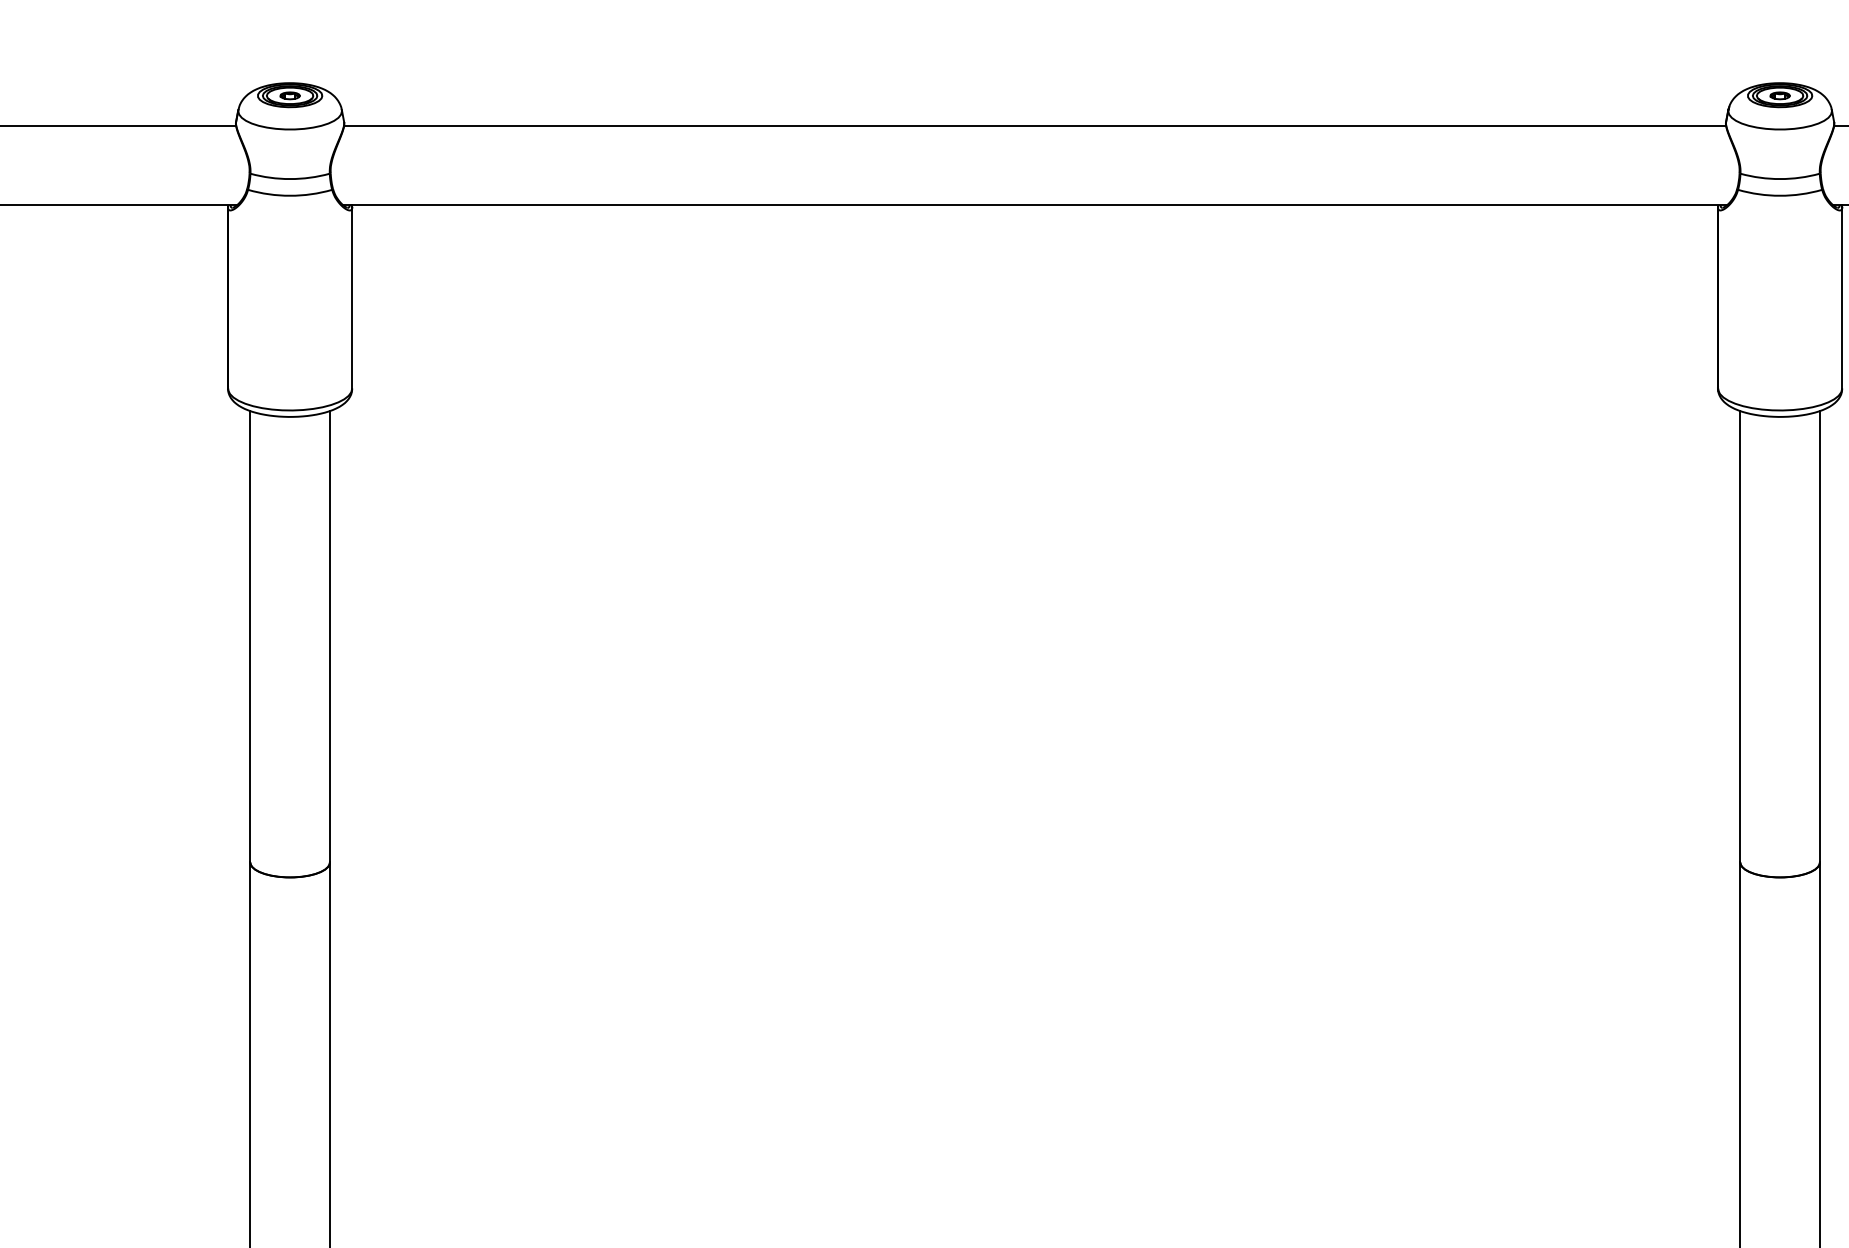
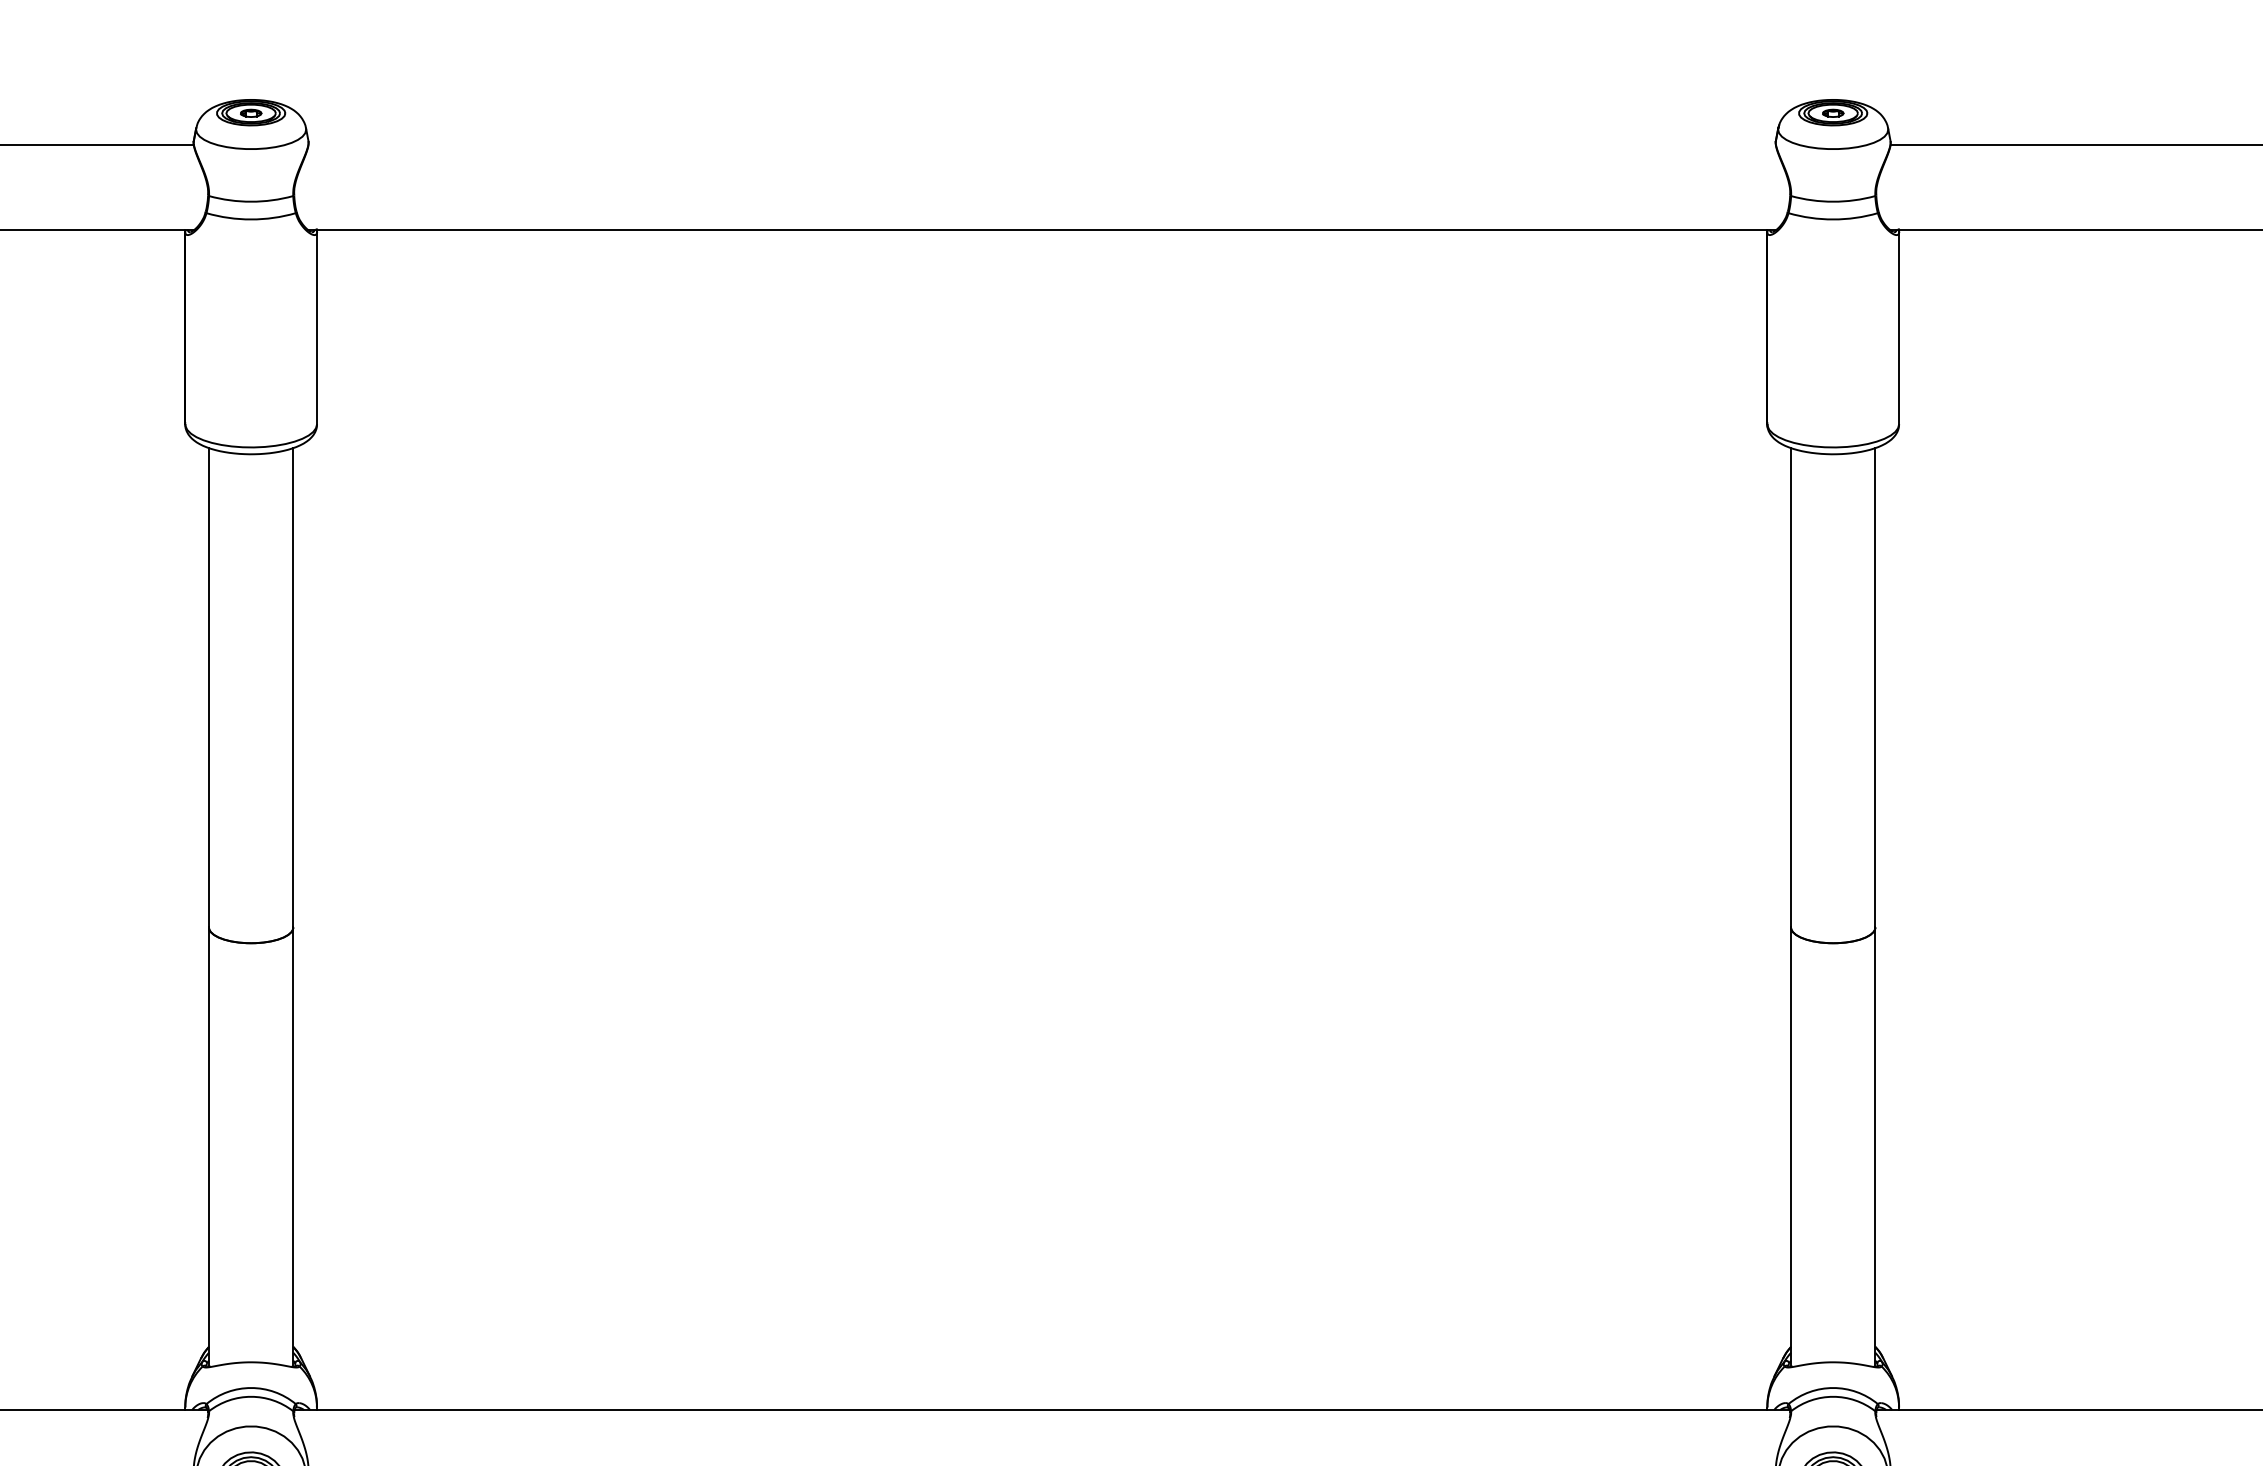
line: (1034, 126) -> (1041, 145), removed

